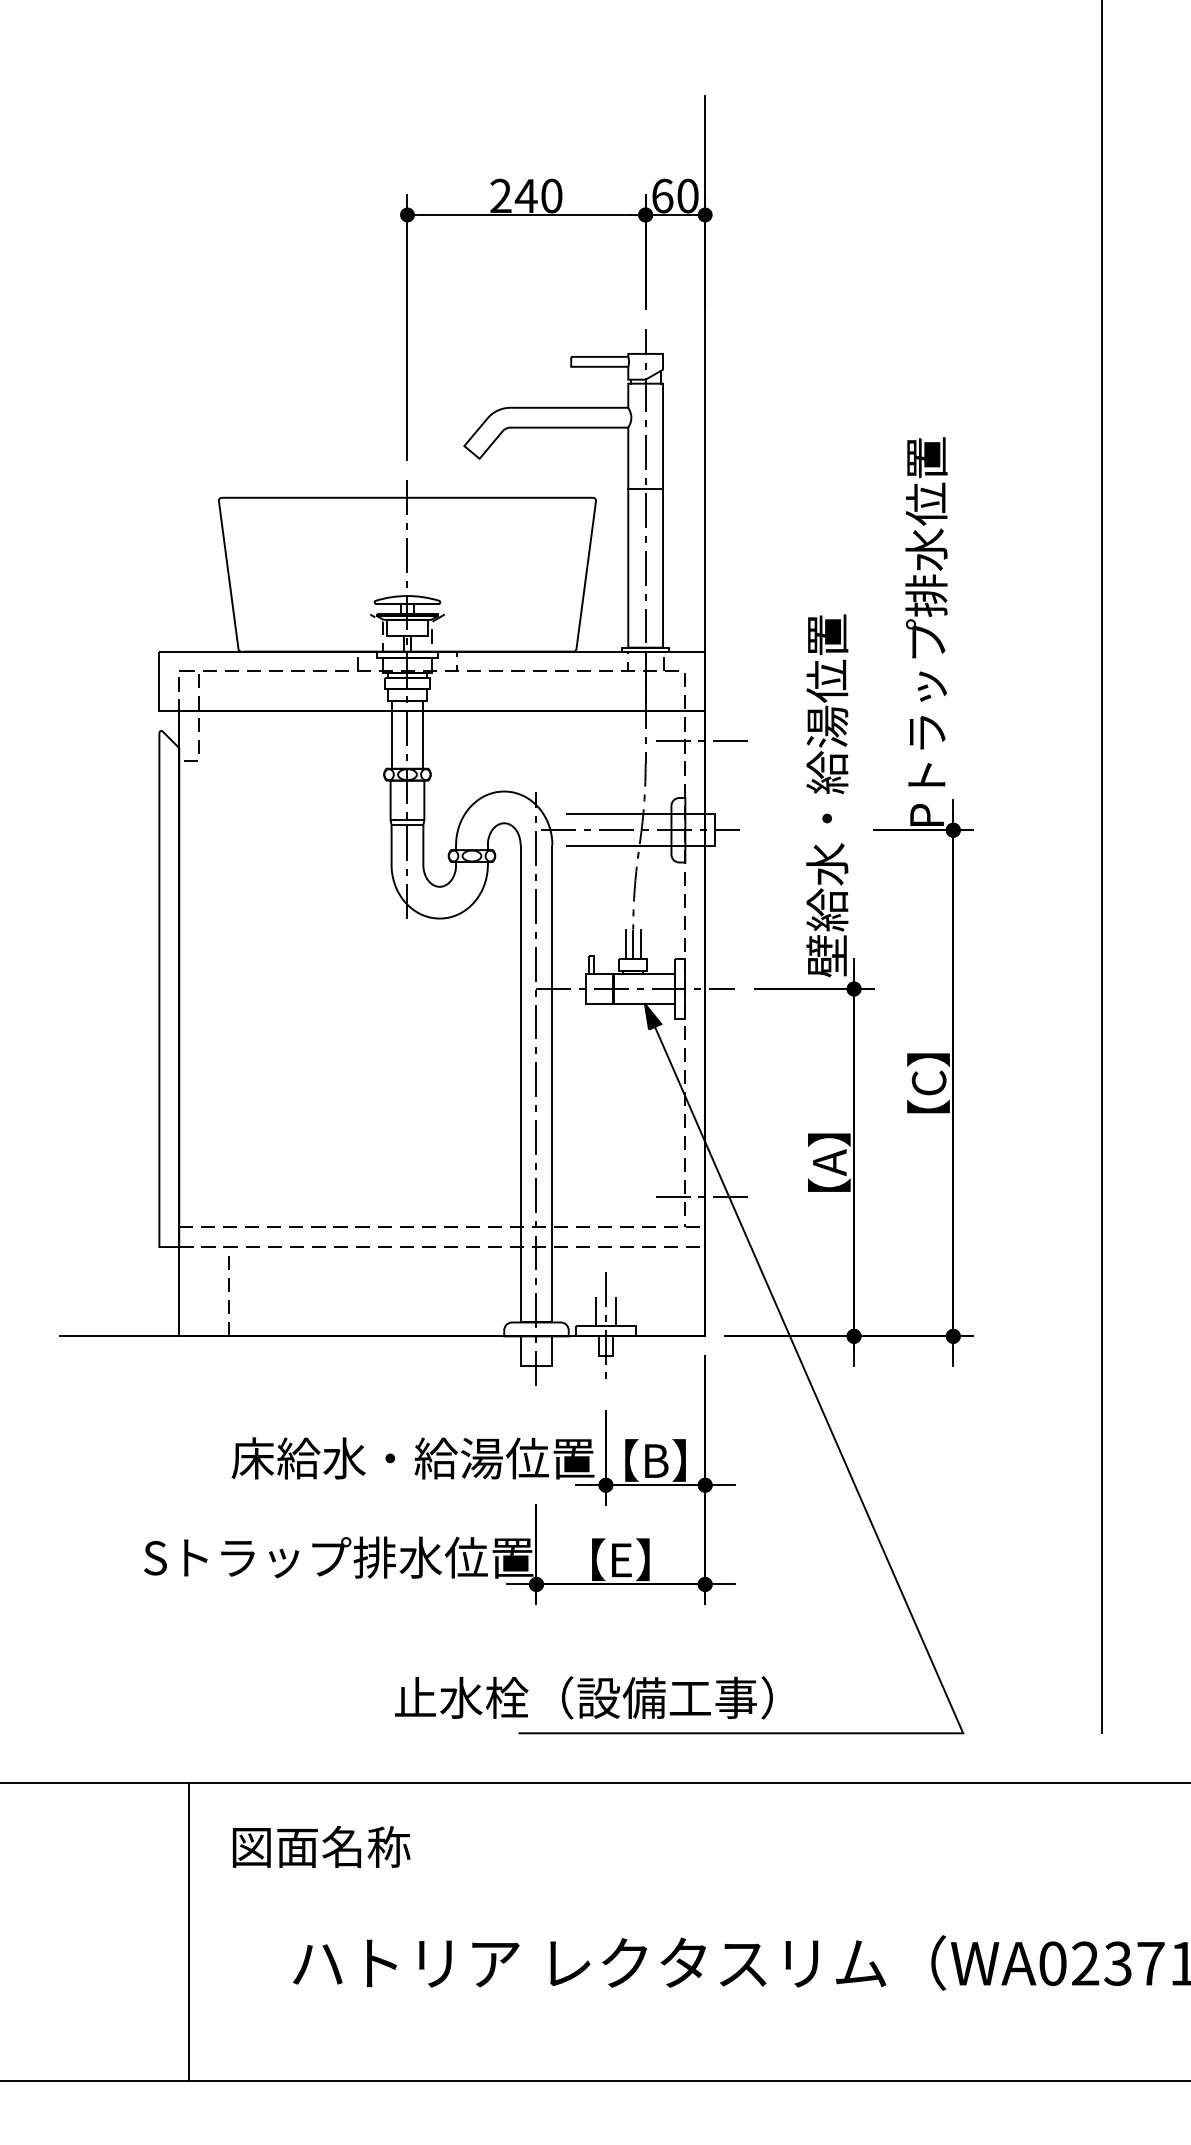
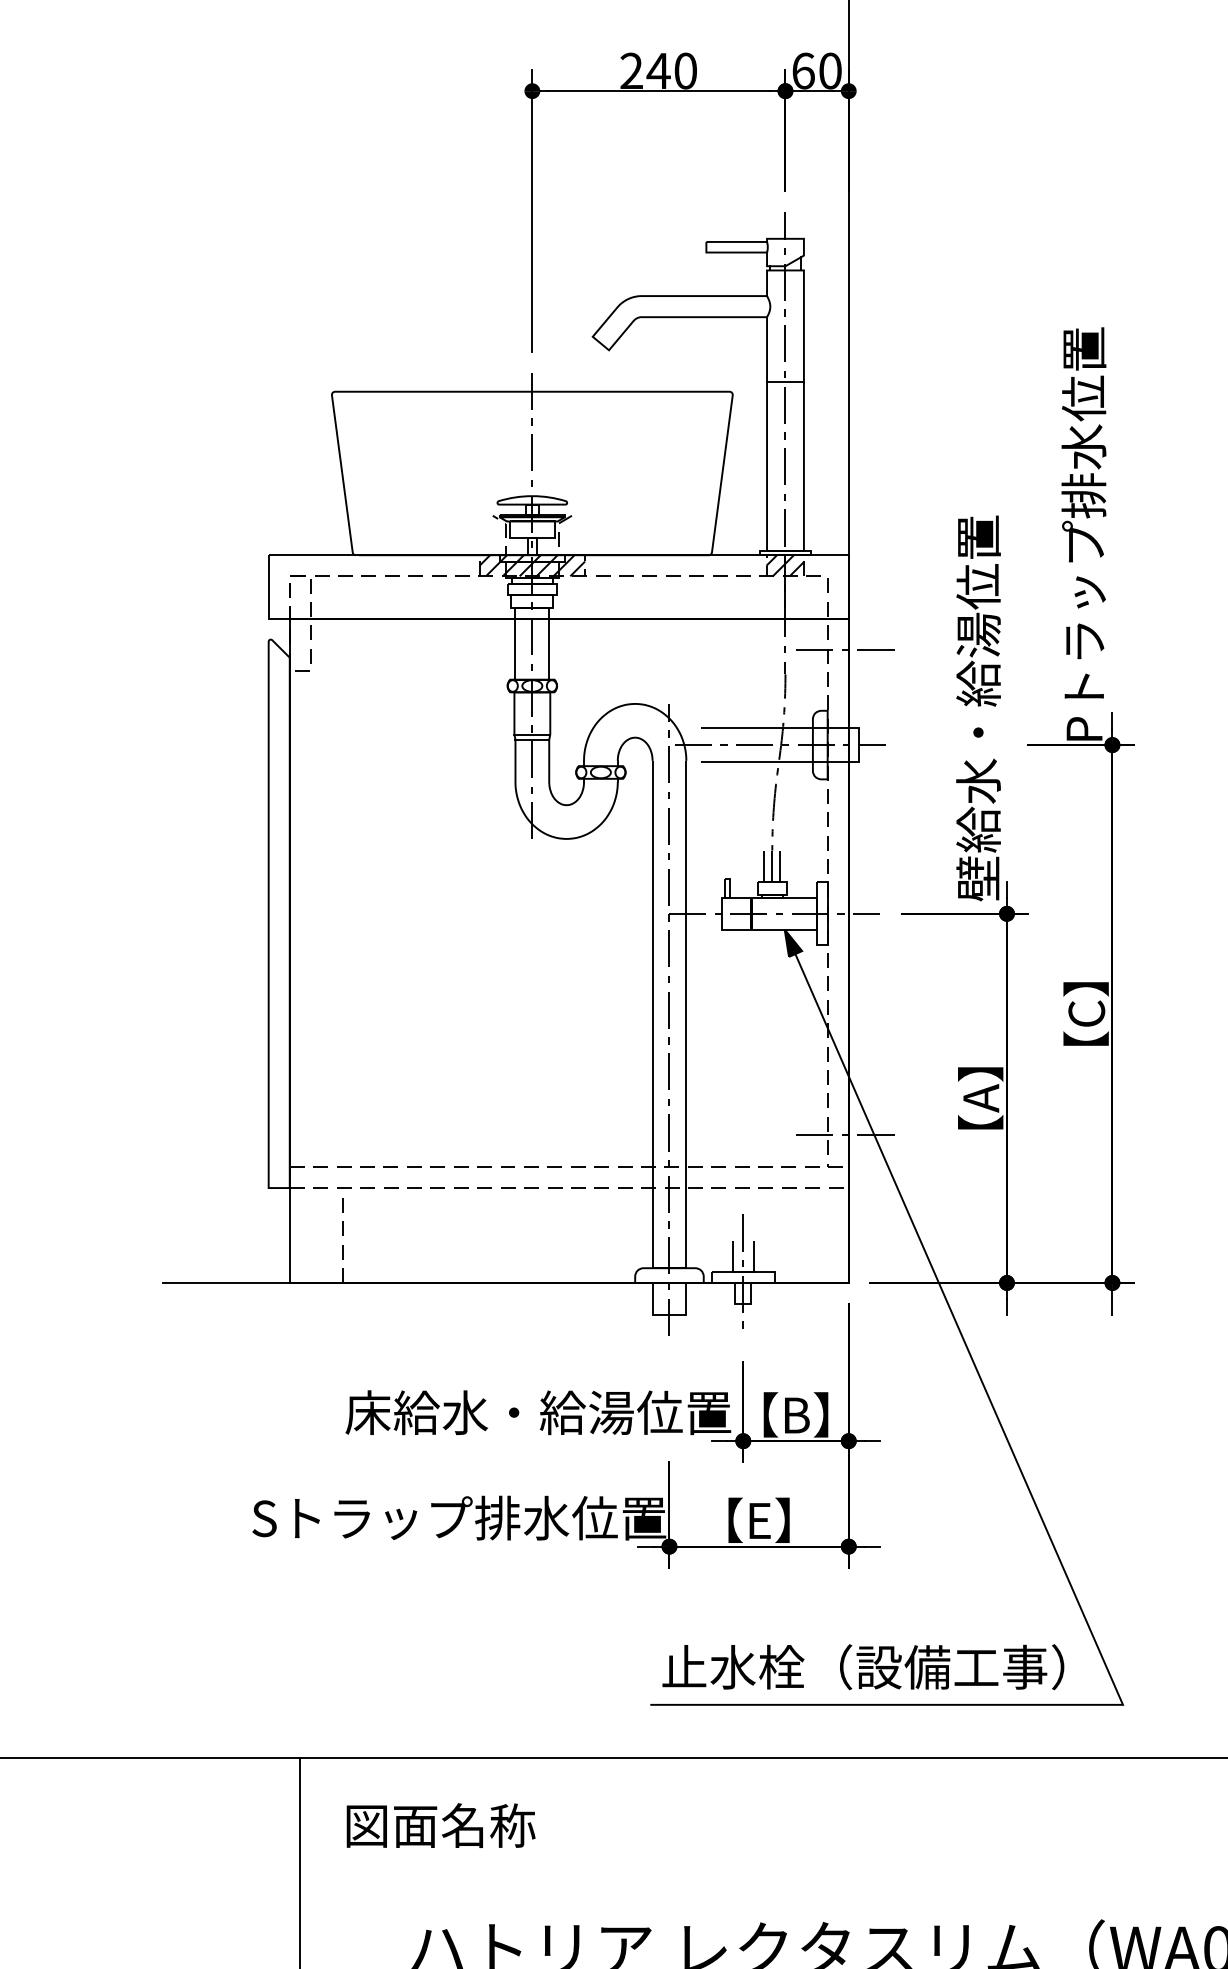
hatch: (407, 661) -> (532, 565), added
hatch: (645, 661) -> (785, 565), added
text: (583, 1697) -> (862, 1666), moved

